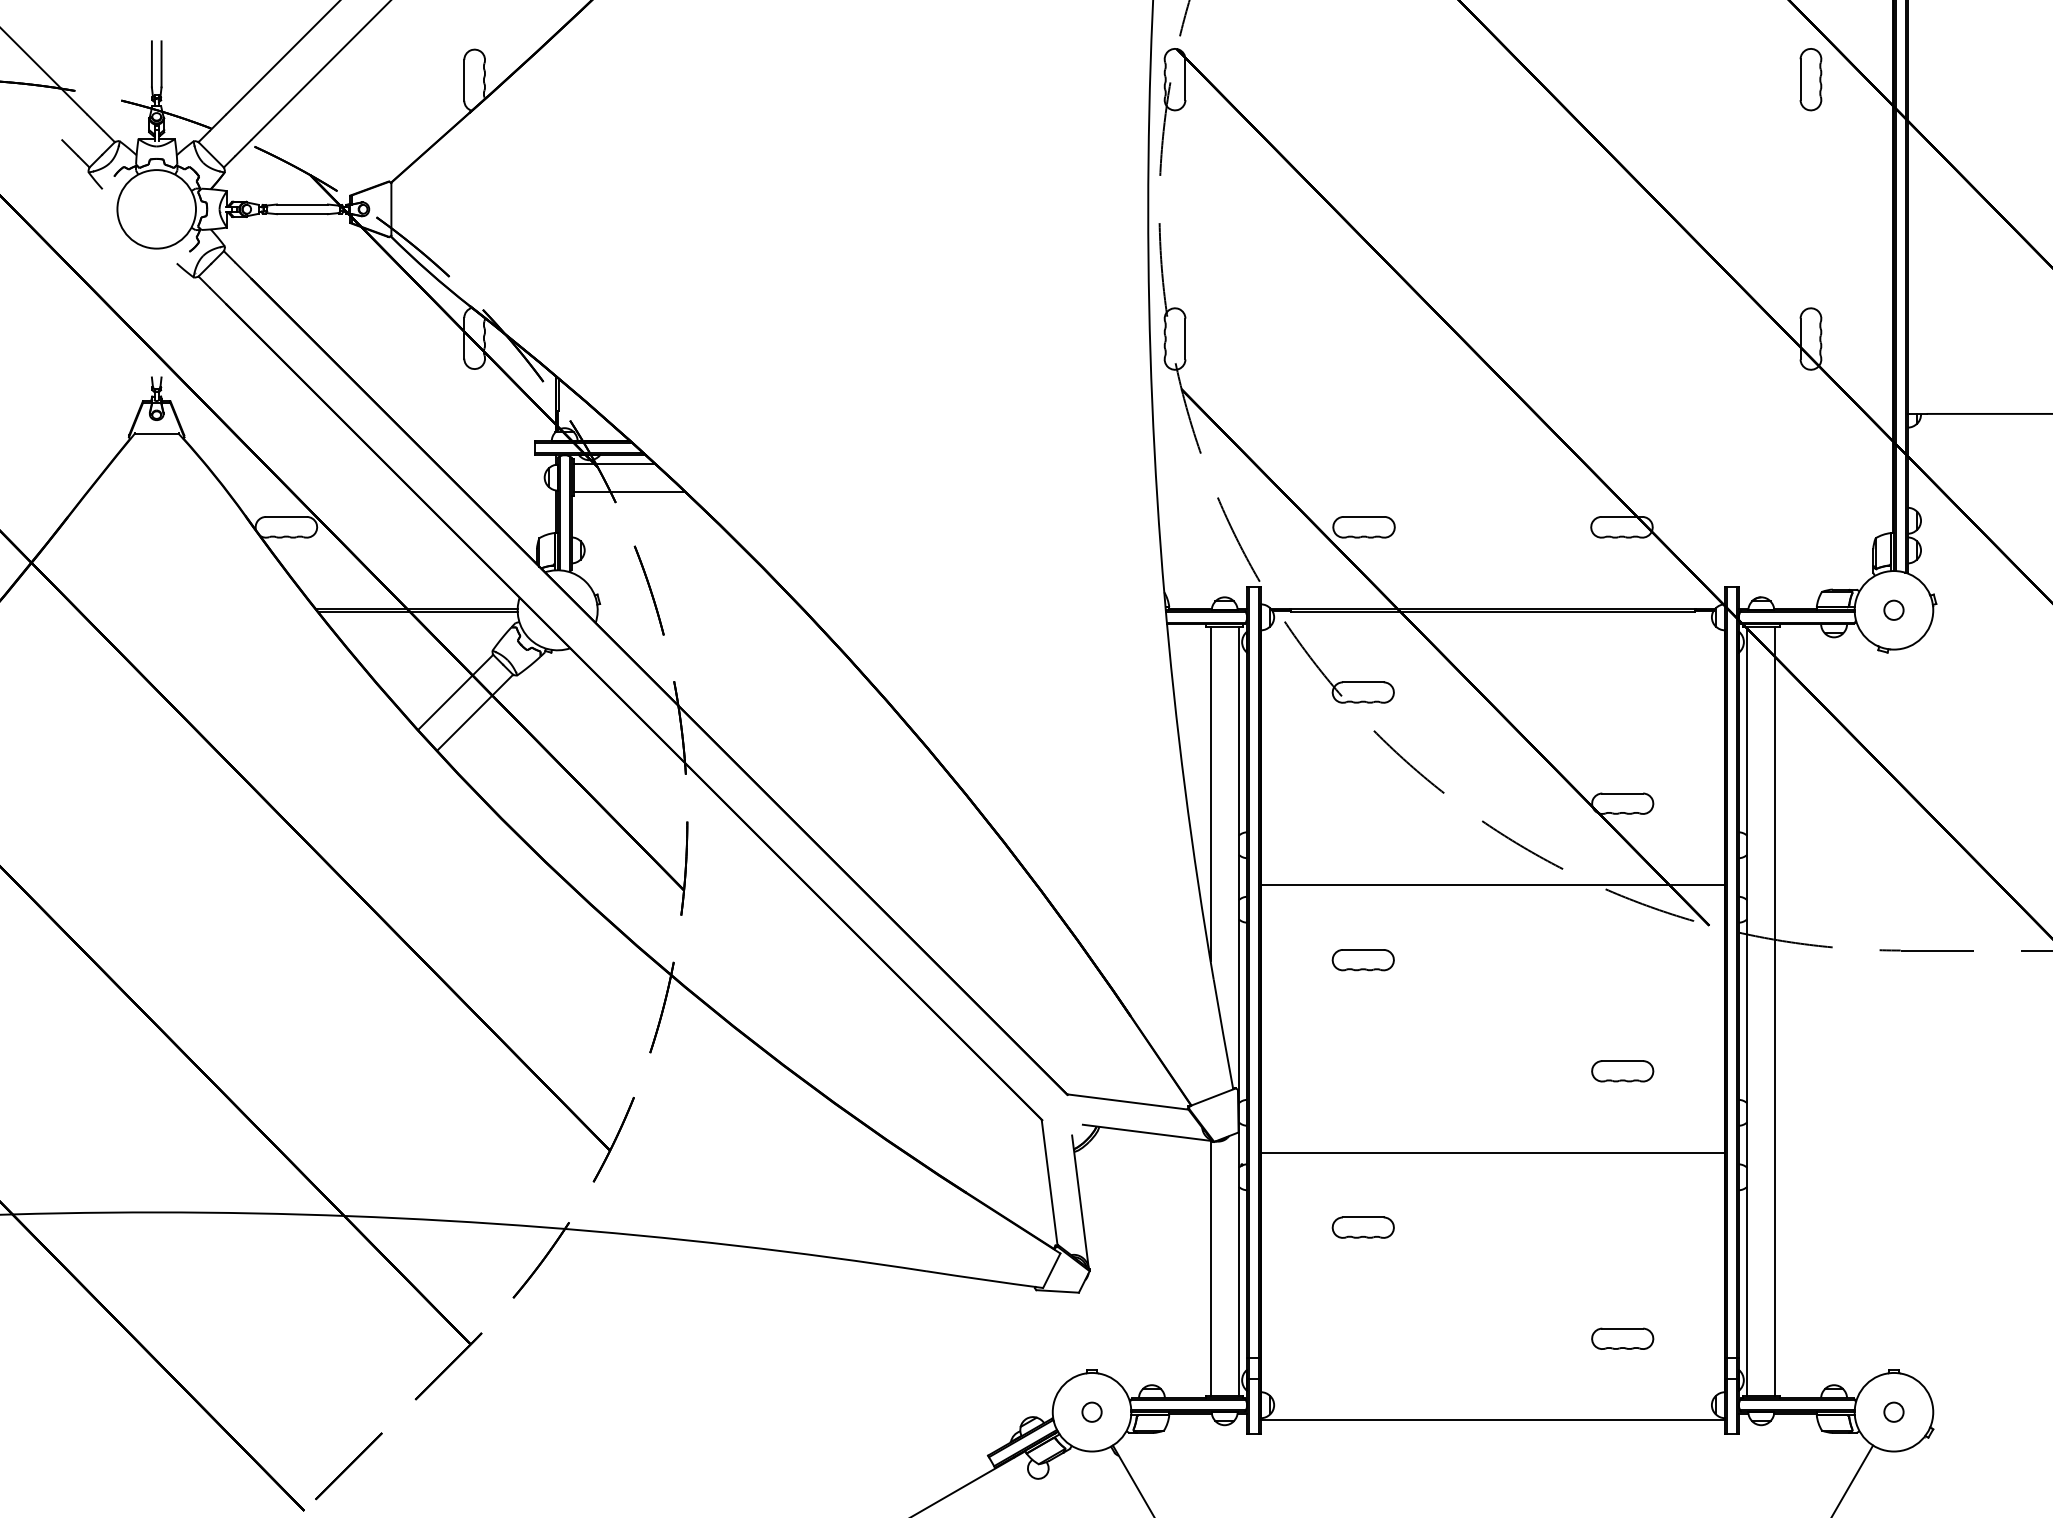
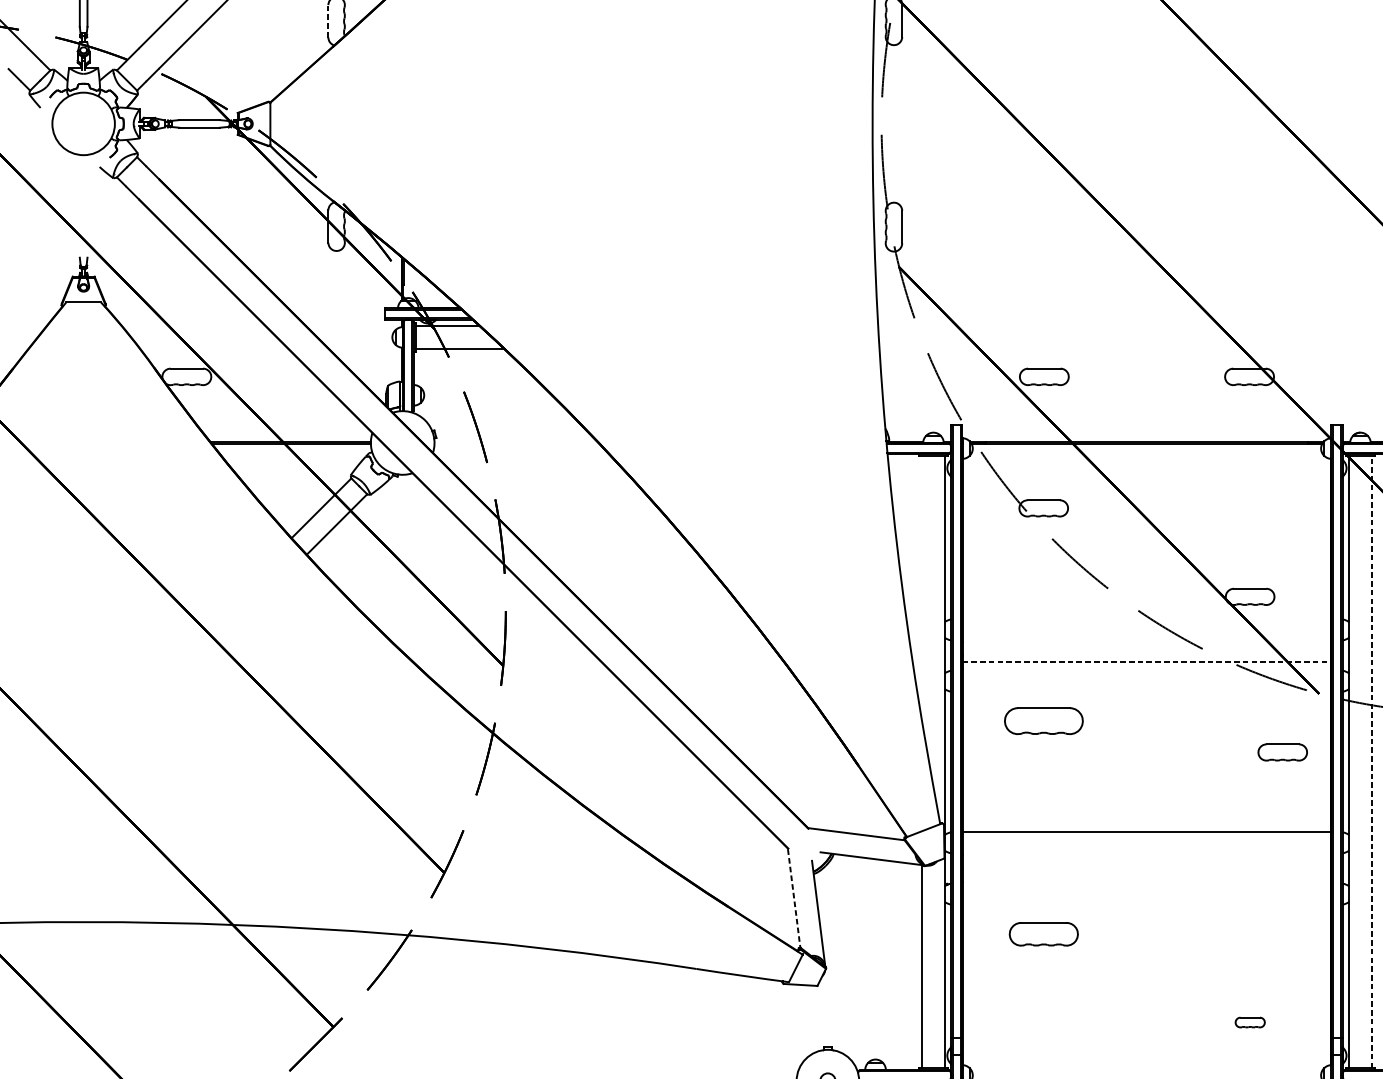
line: (464, 79) -> (328, 20), solid -> dashed
line: (1210, 793) -> (922, 588), removed
line: (1493, 885) -> (1147, 661), solid -> dashed
part: (1362, 960) -> (1043, 721), size x1.6
line: (1775, 1011) -> (1371, 762), solid -> dashed
part: (1622, 1071) -> (1282, 752), moved
line: (1492, 1152) -> (1146, 831), moved
line: (1049, 1183) -> (794, 899), solid -> dashed
part: (1362, 1227) -> (1043, 934), size x1.4
part: (1622, 1338) -> (1249, 1022), size x0.6

